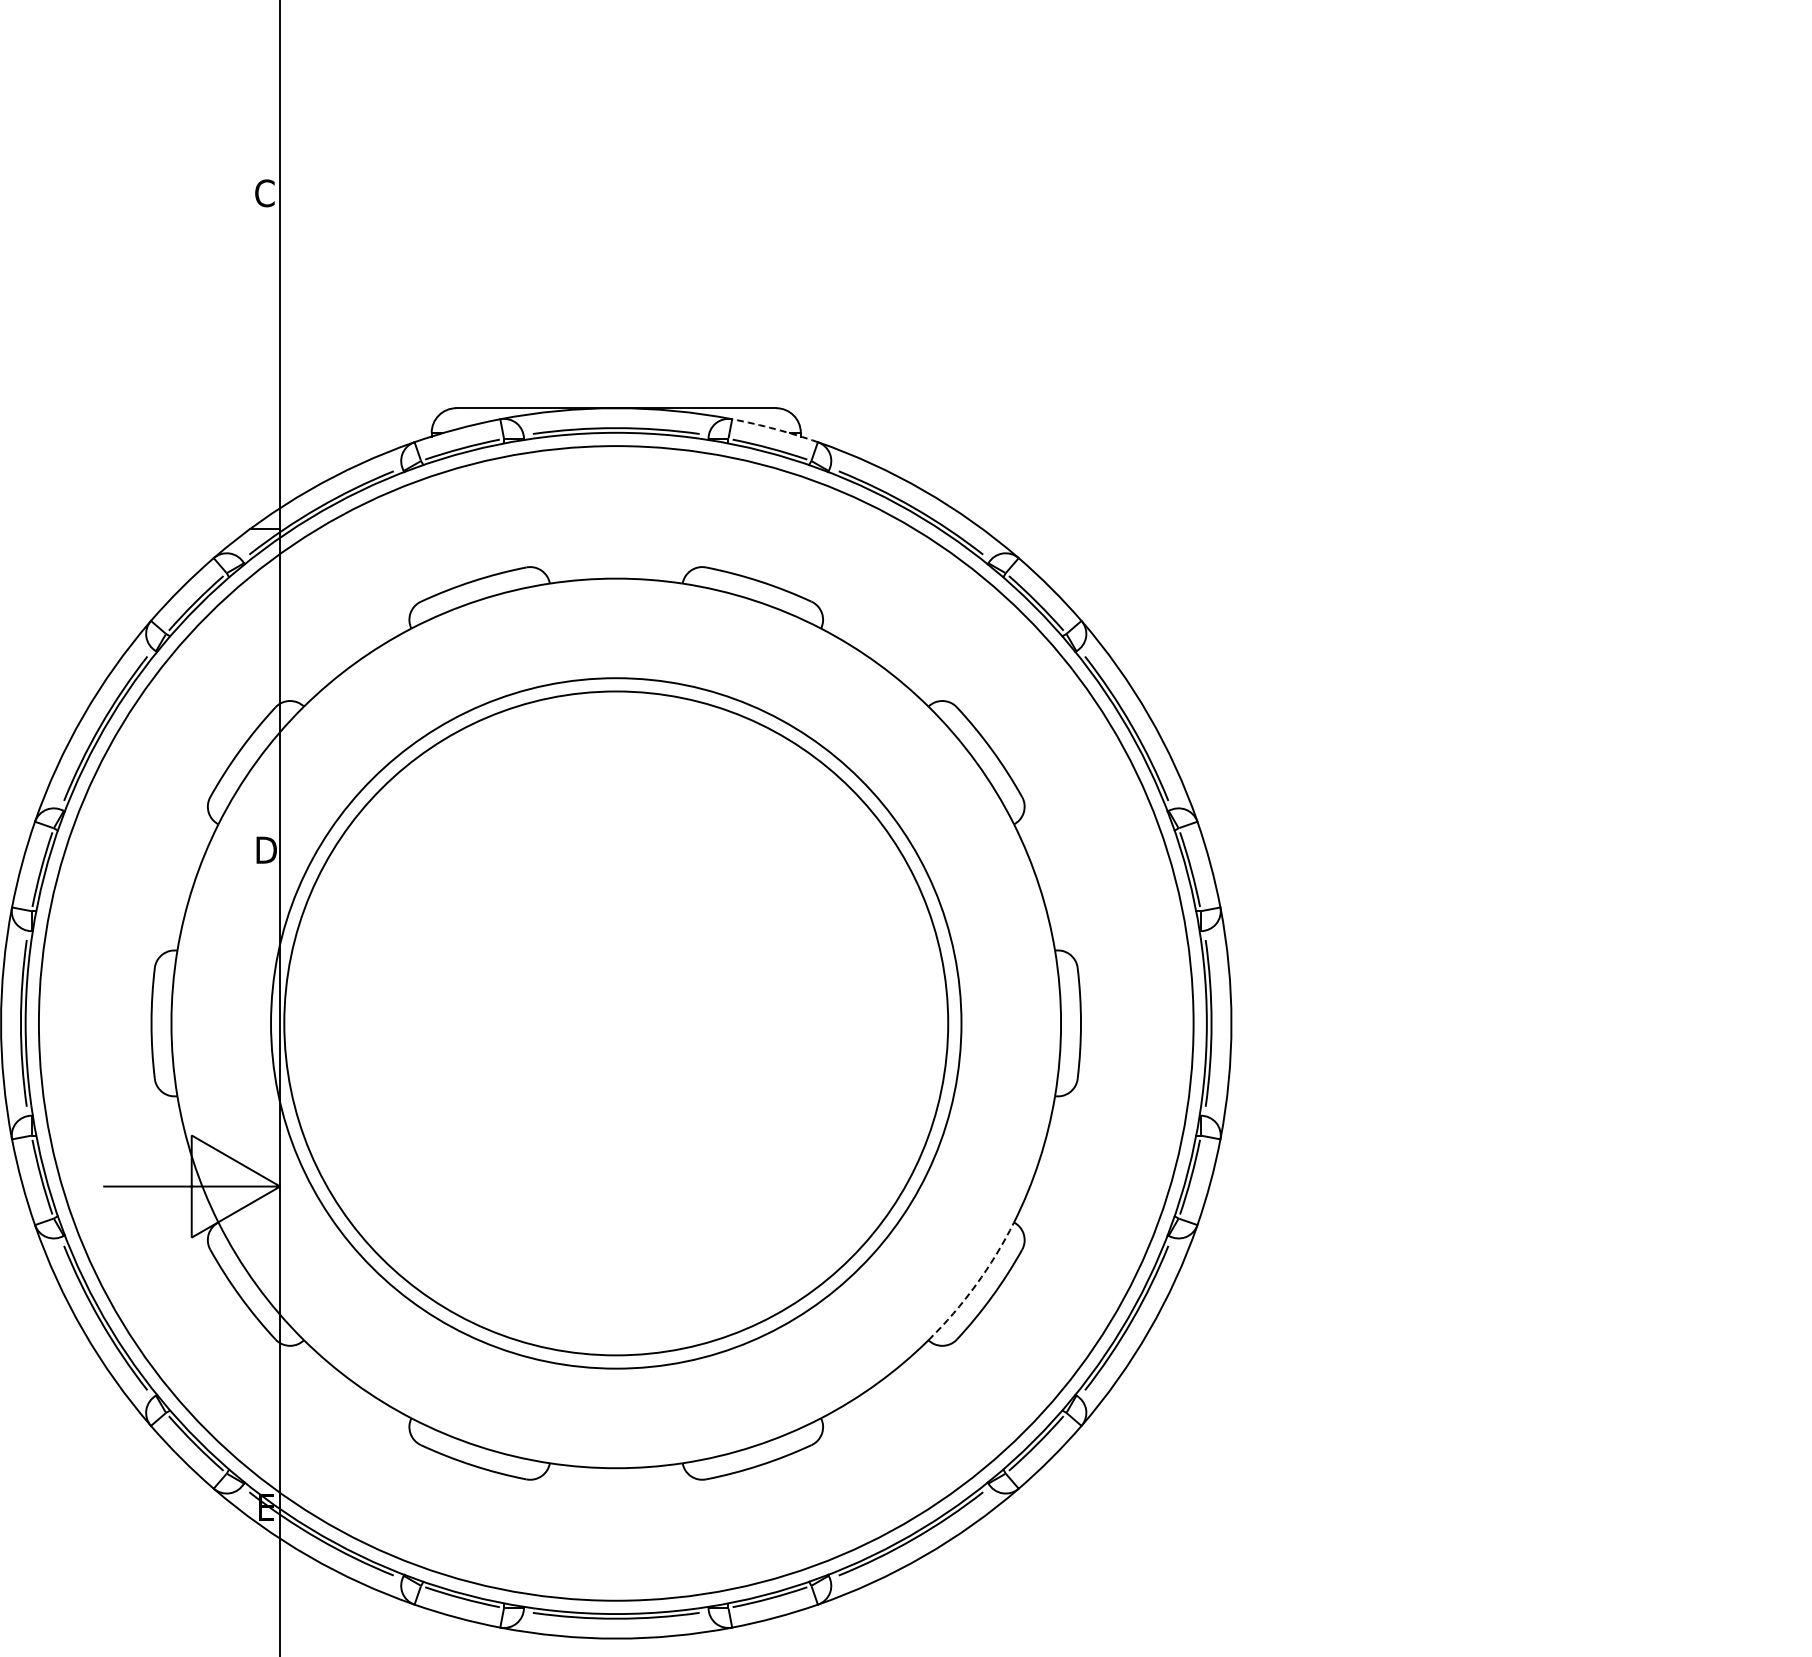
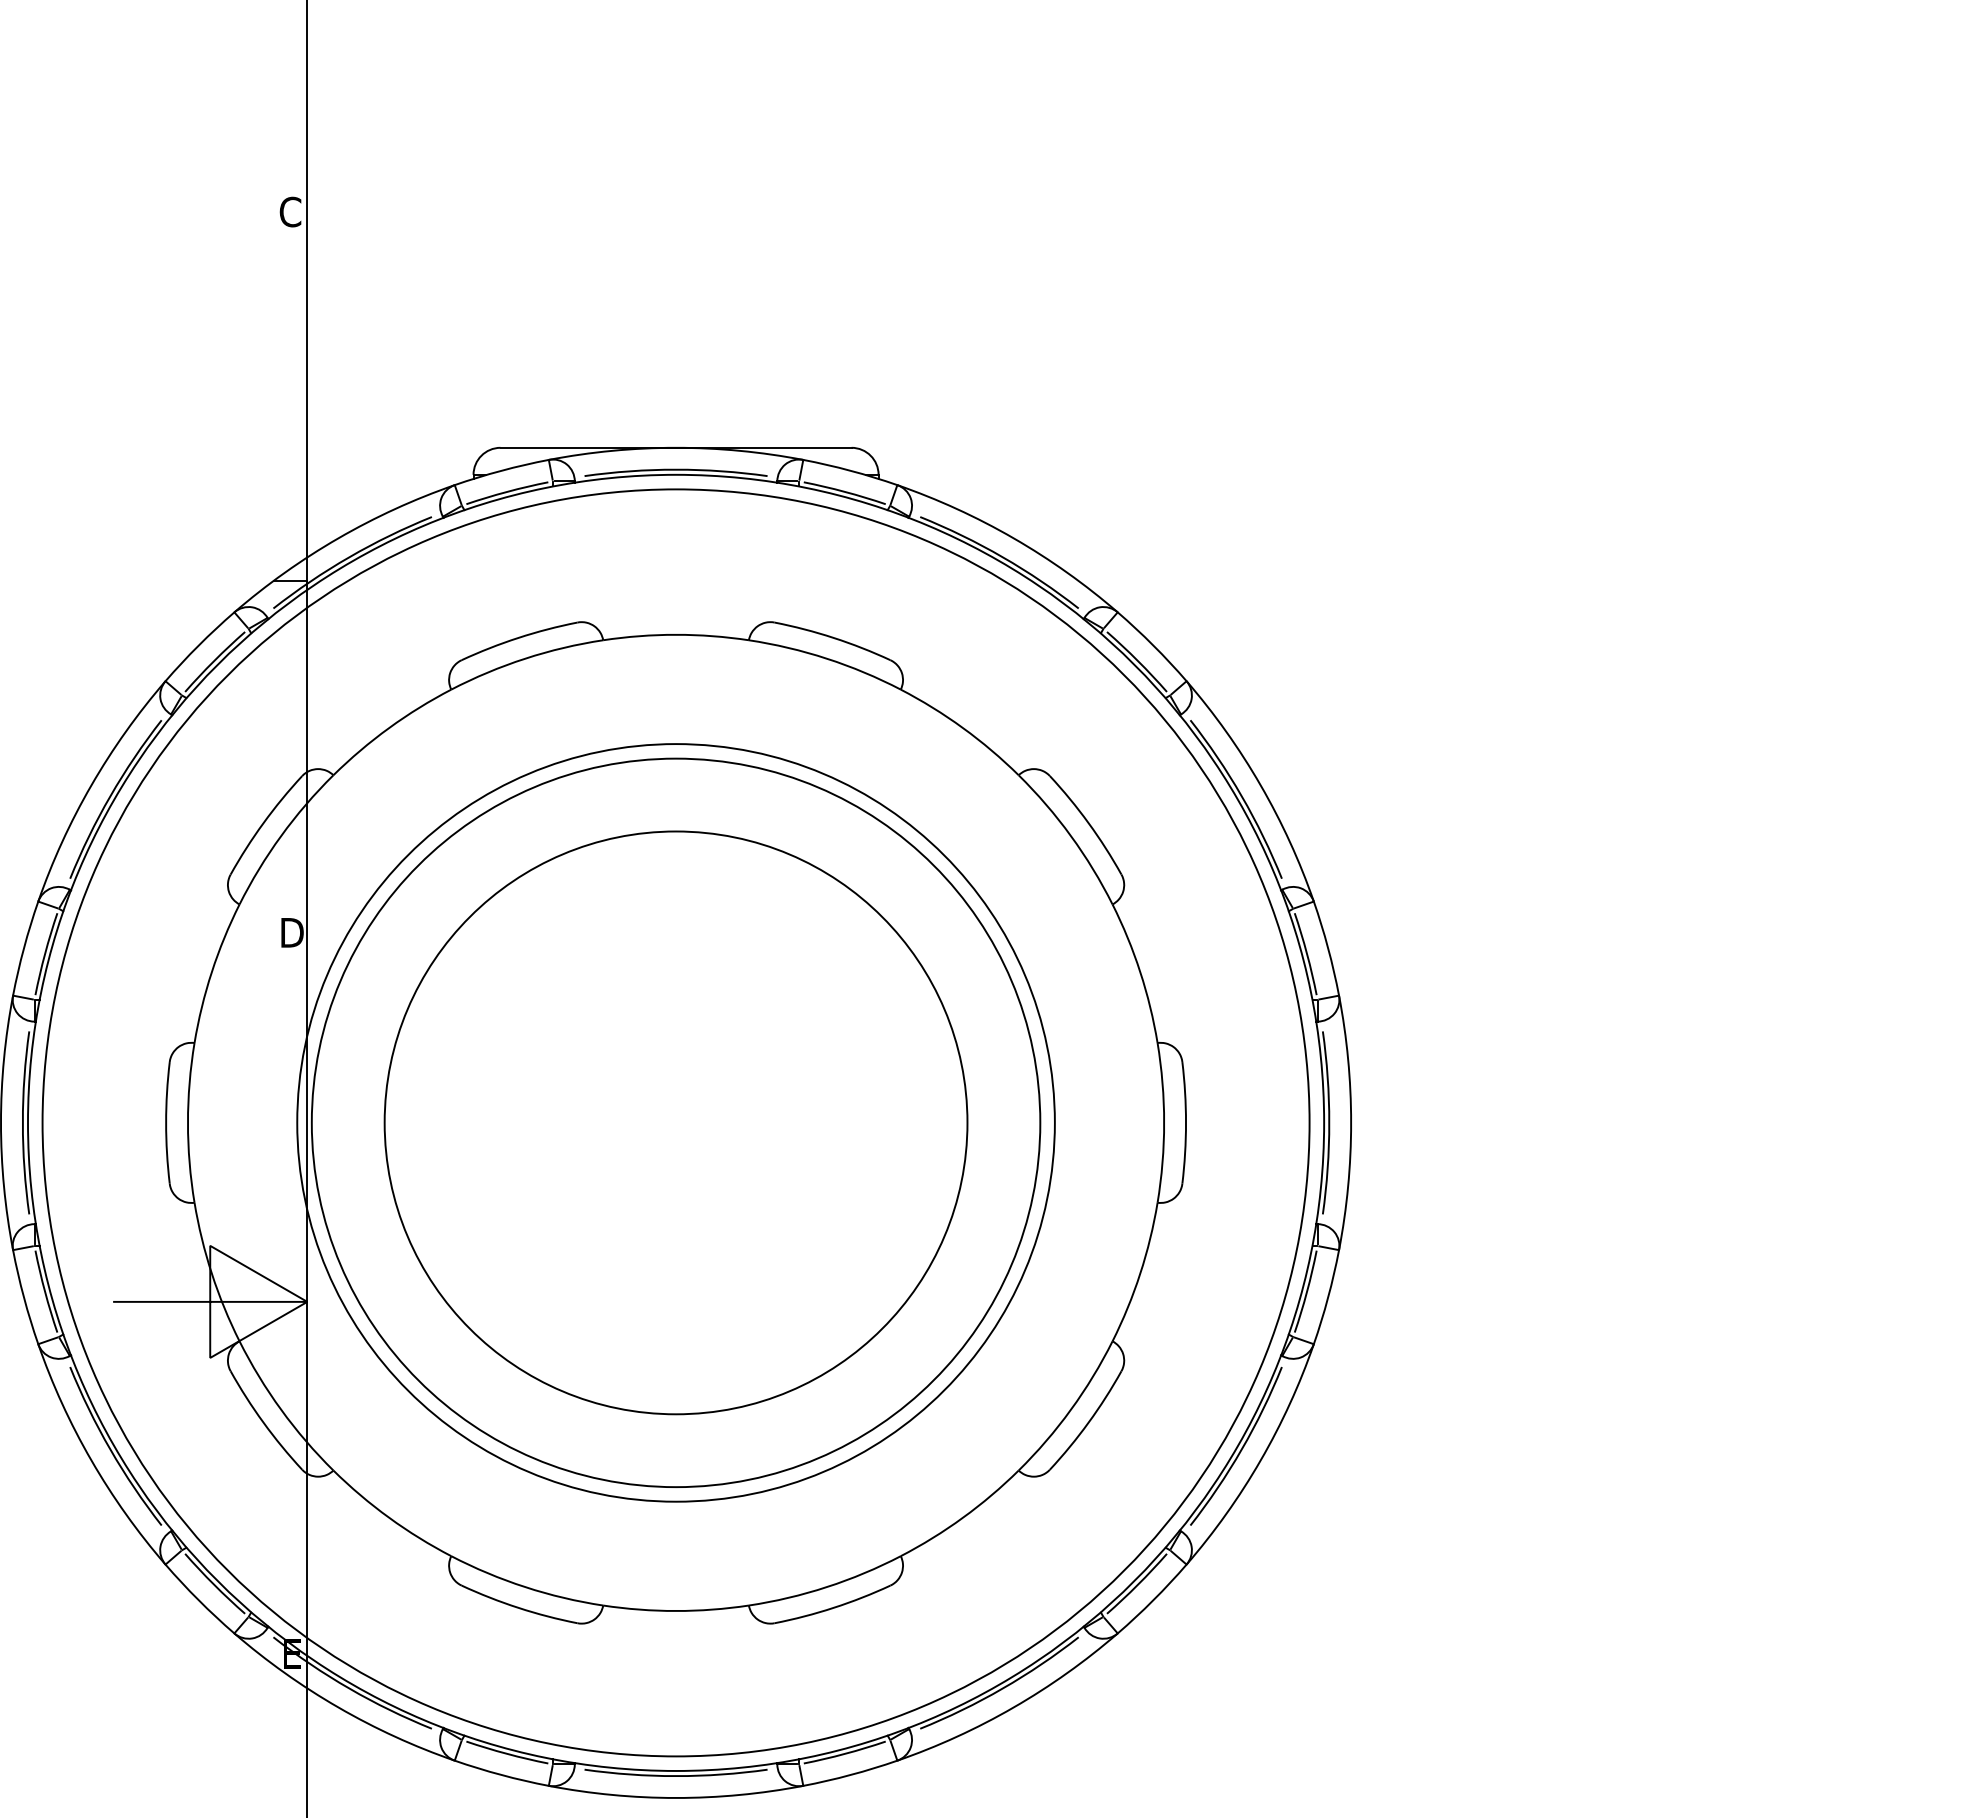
arc: (775, 429) -> (850, 471), dashed -> solid
circle: (615, 1023) -> (675, 1122), added
arc: (976, 1284) -> (1071, 1409), dashed -> solid

